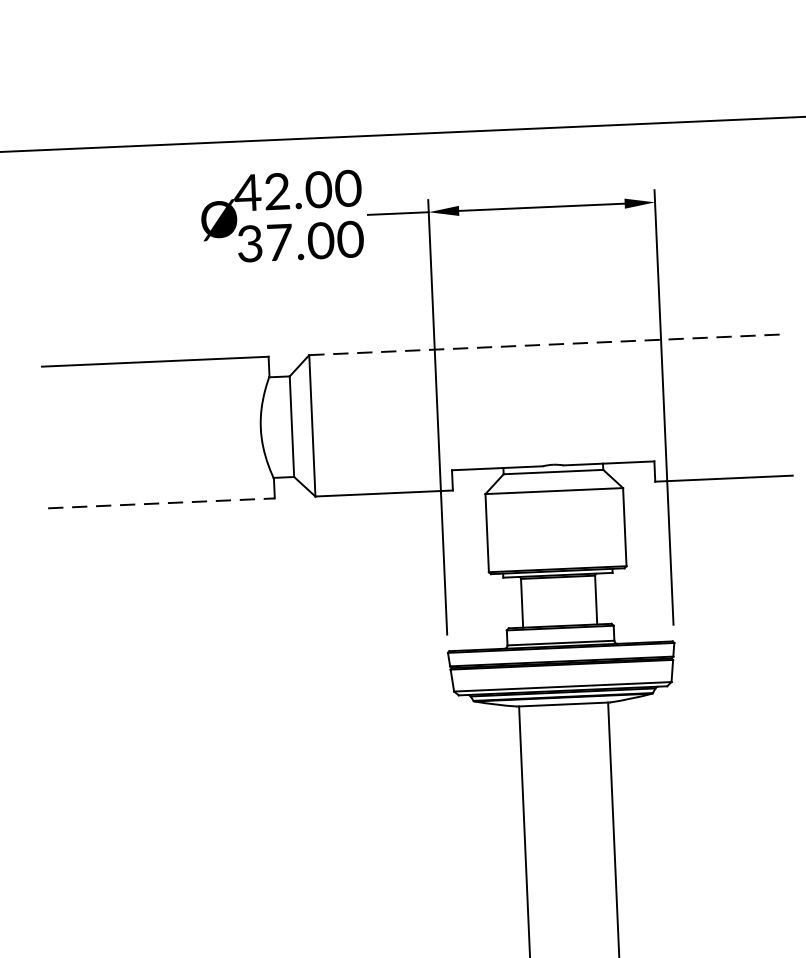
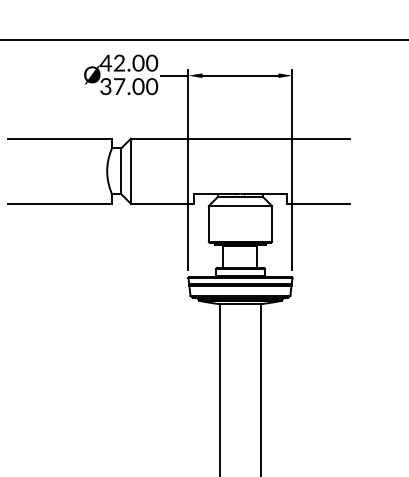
line: (547, 344) -> (240, 138), dashed -> solid
line: (162, 502) -> (60, 203), dashed -> solid

